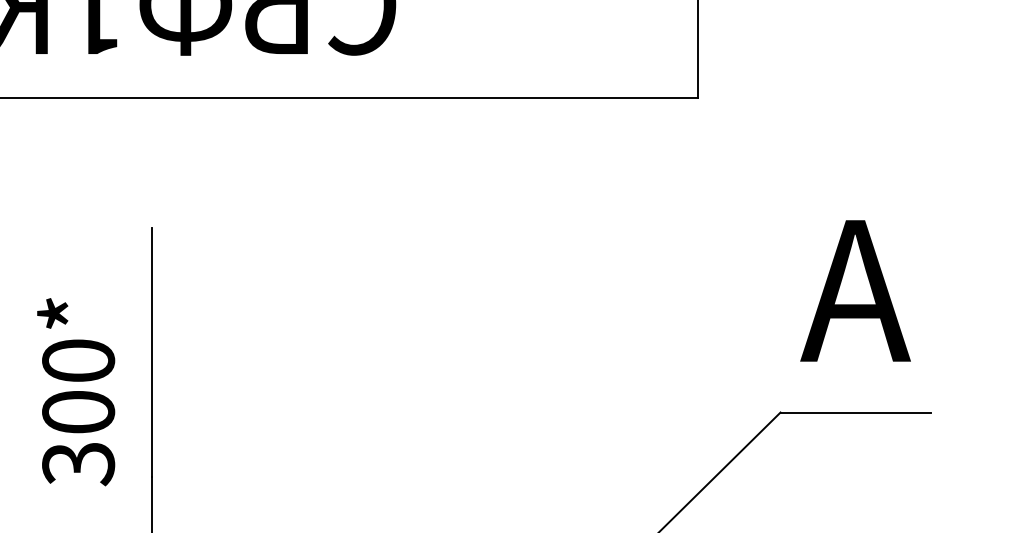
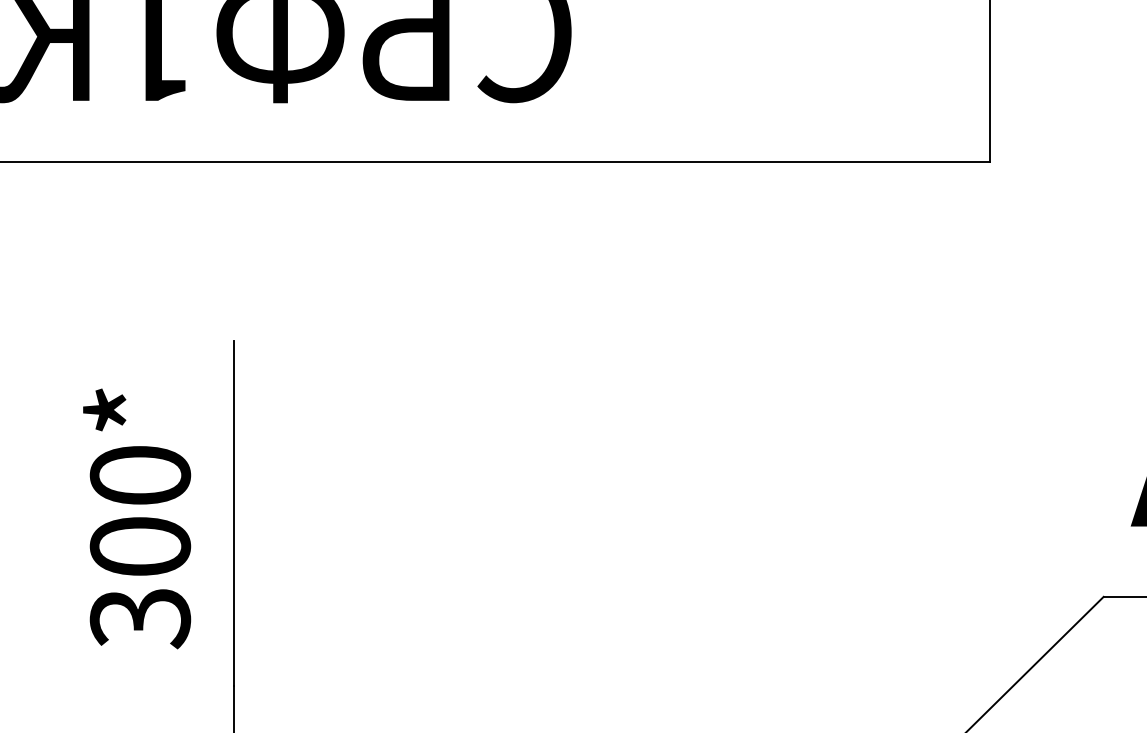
text: (76, 392) -> (137, 519), moved

